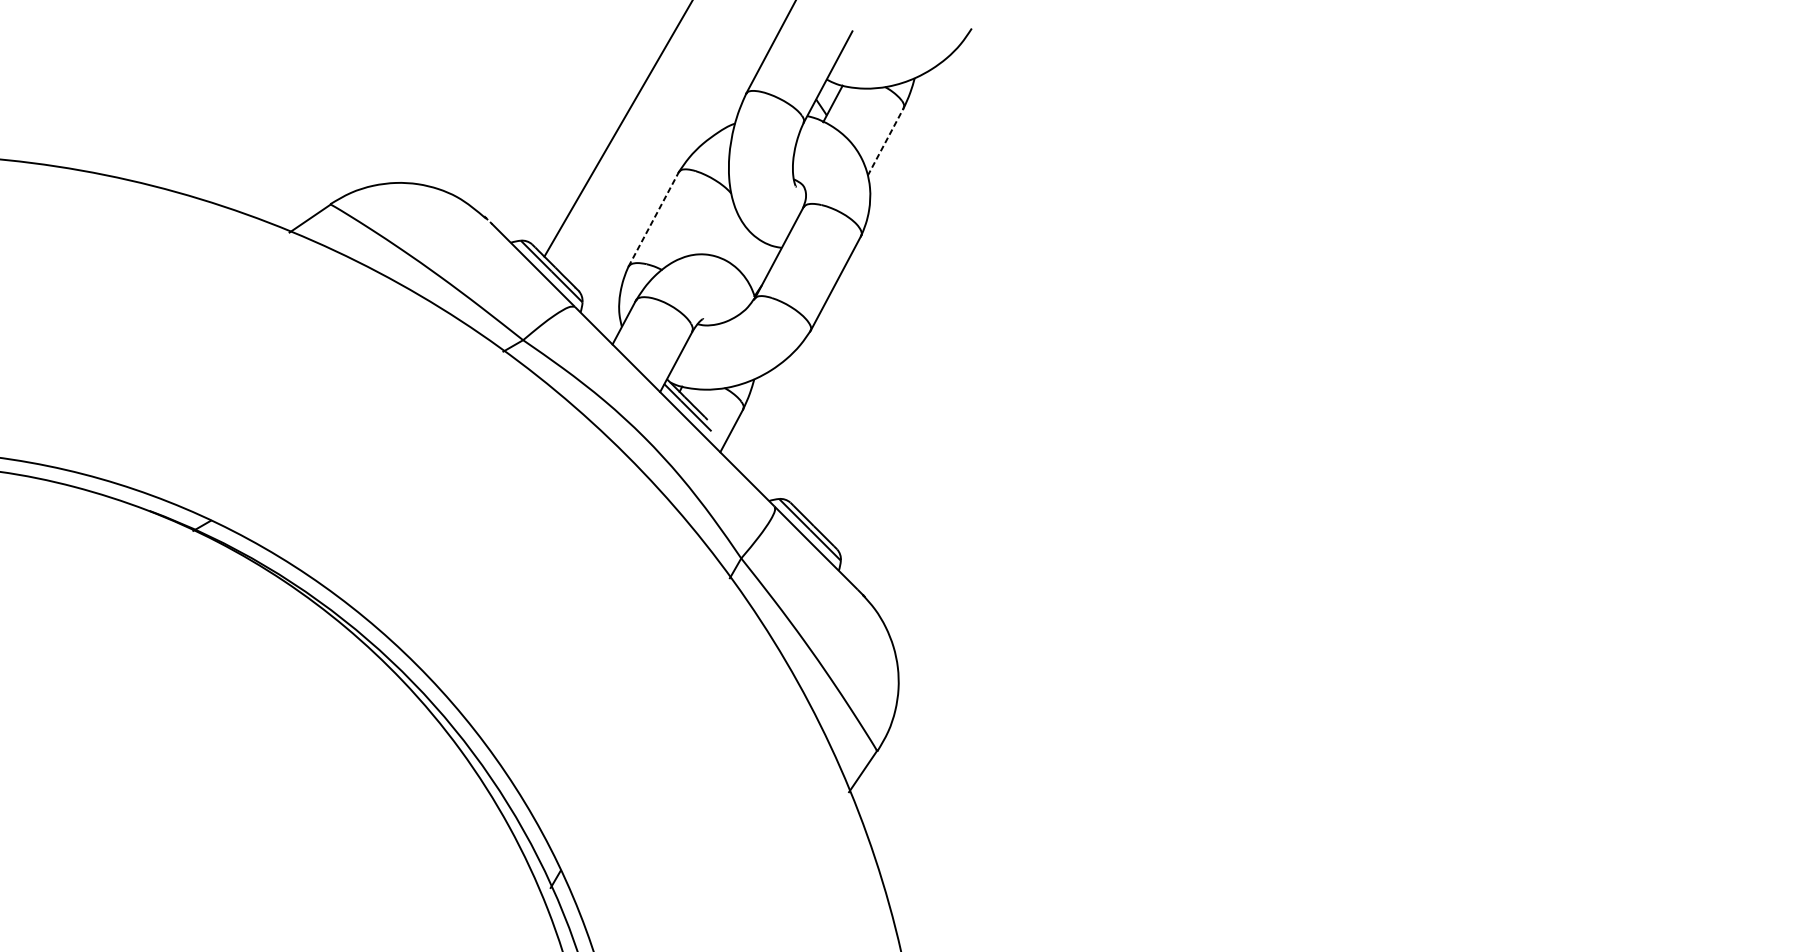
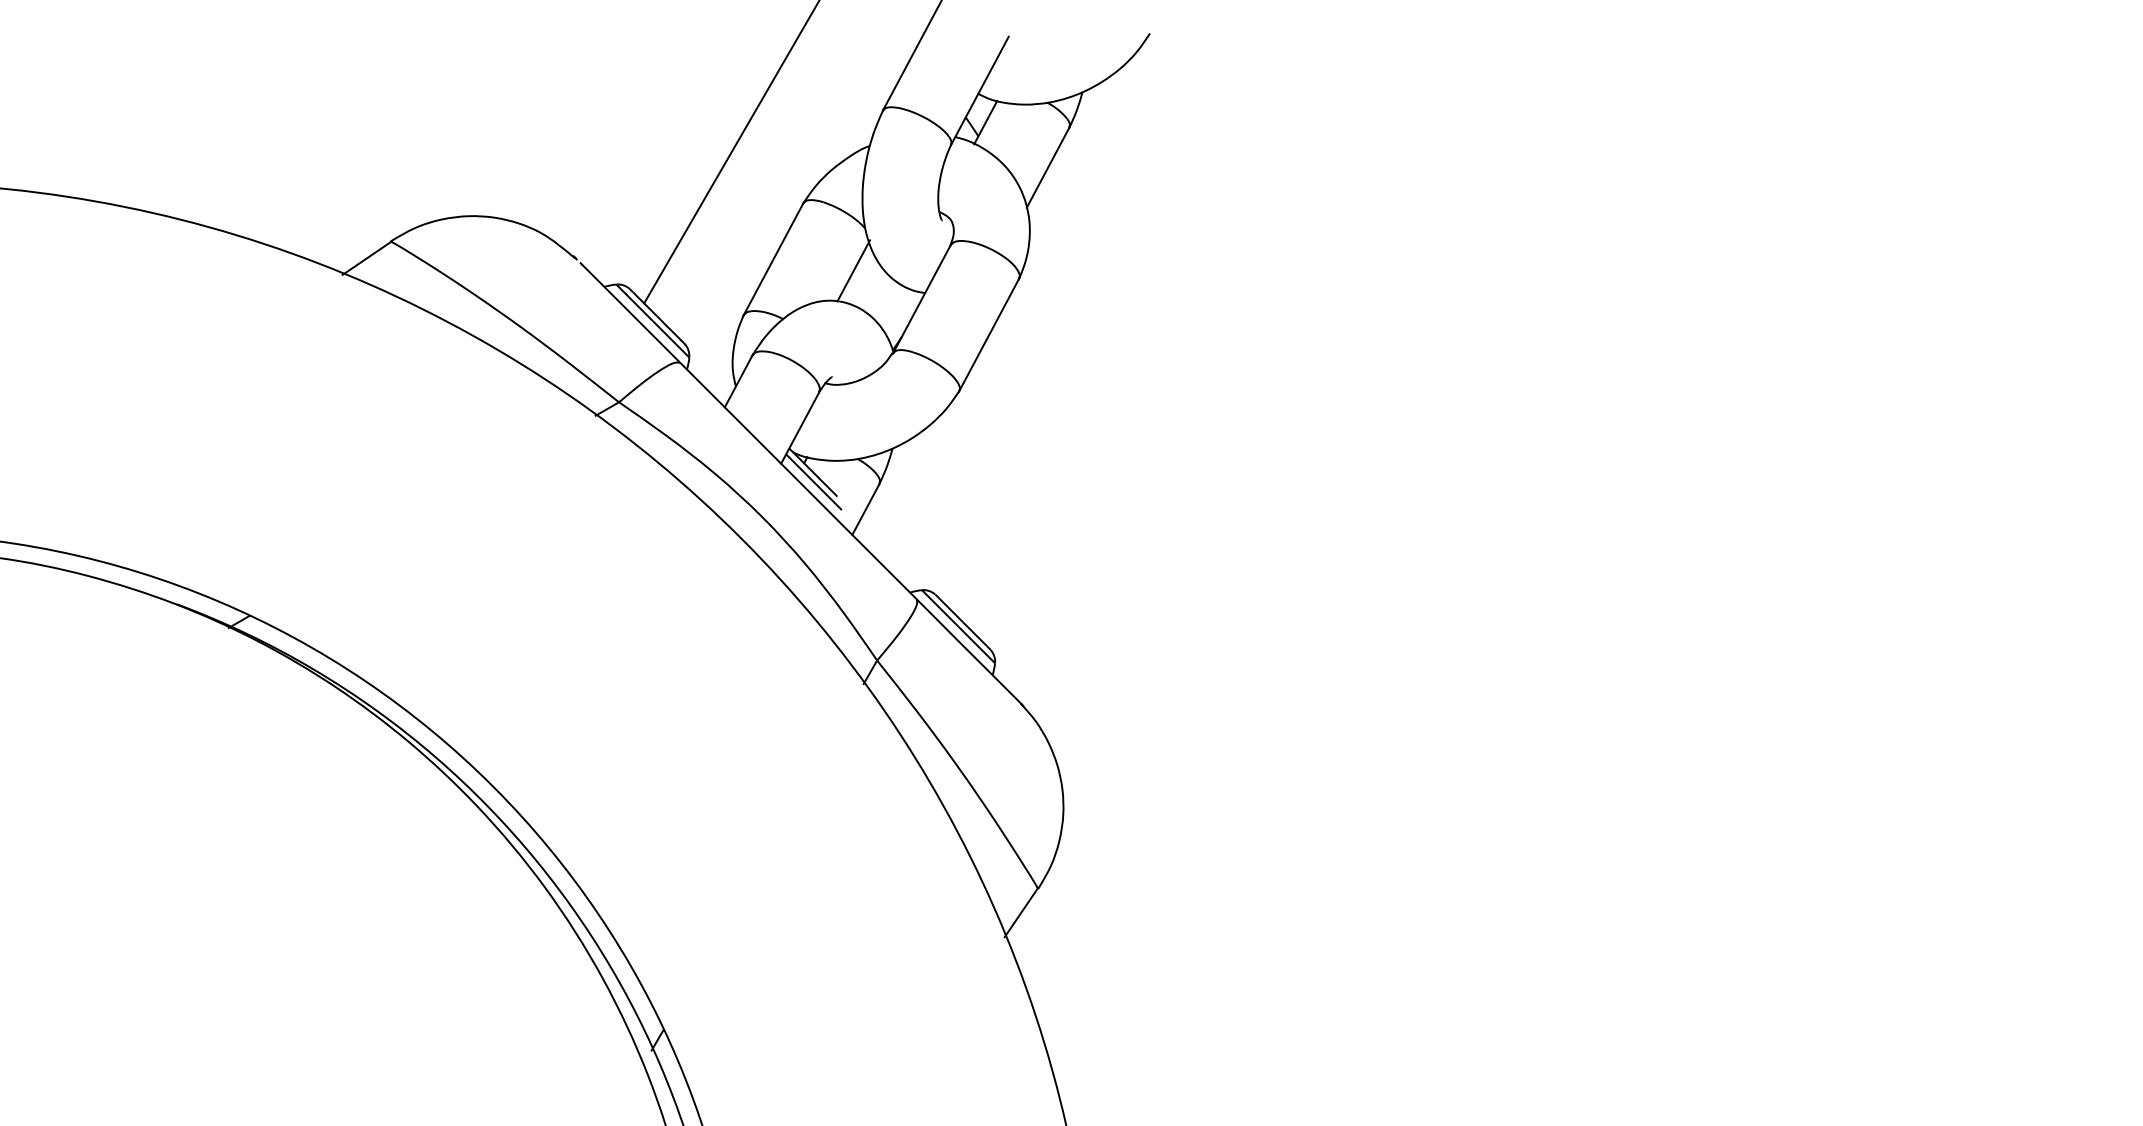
line: (886, 141) -> (1048, 167), dashed -> solid
line: (653, 219) -> (773, 259), dashed -> solid
line: (721, 228) -> (853, 270), added

